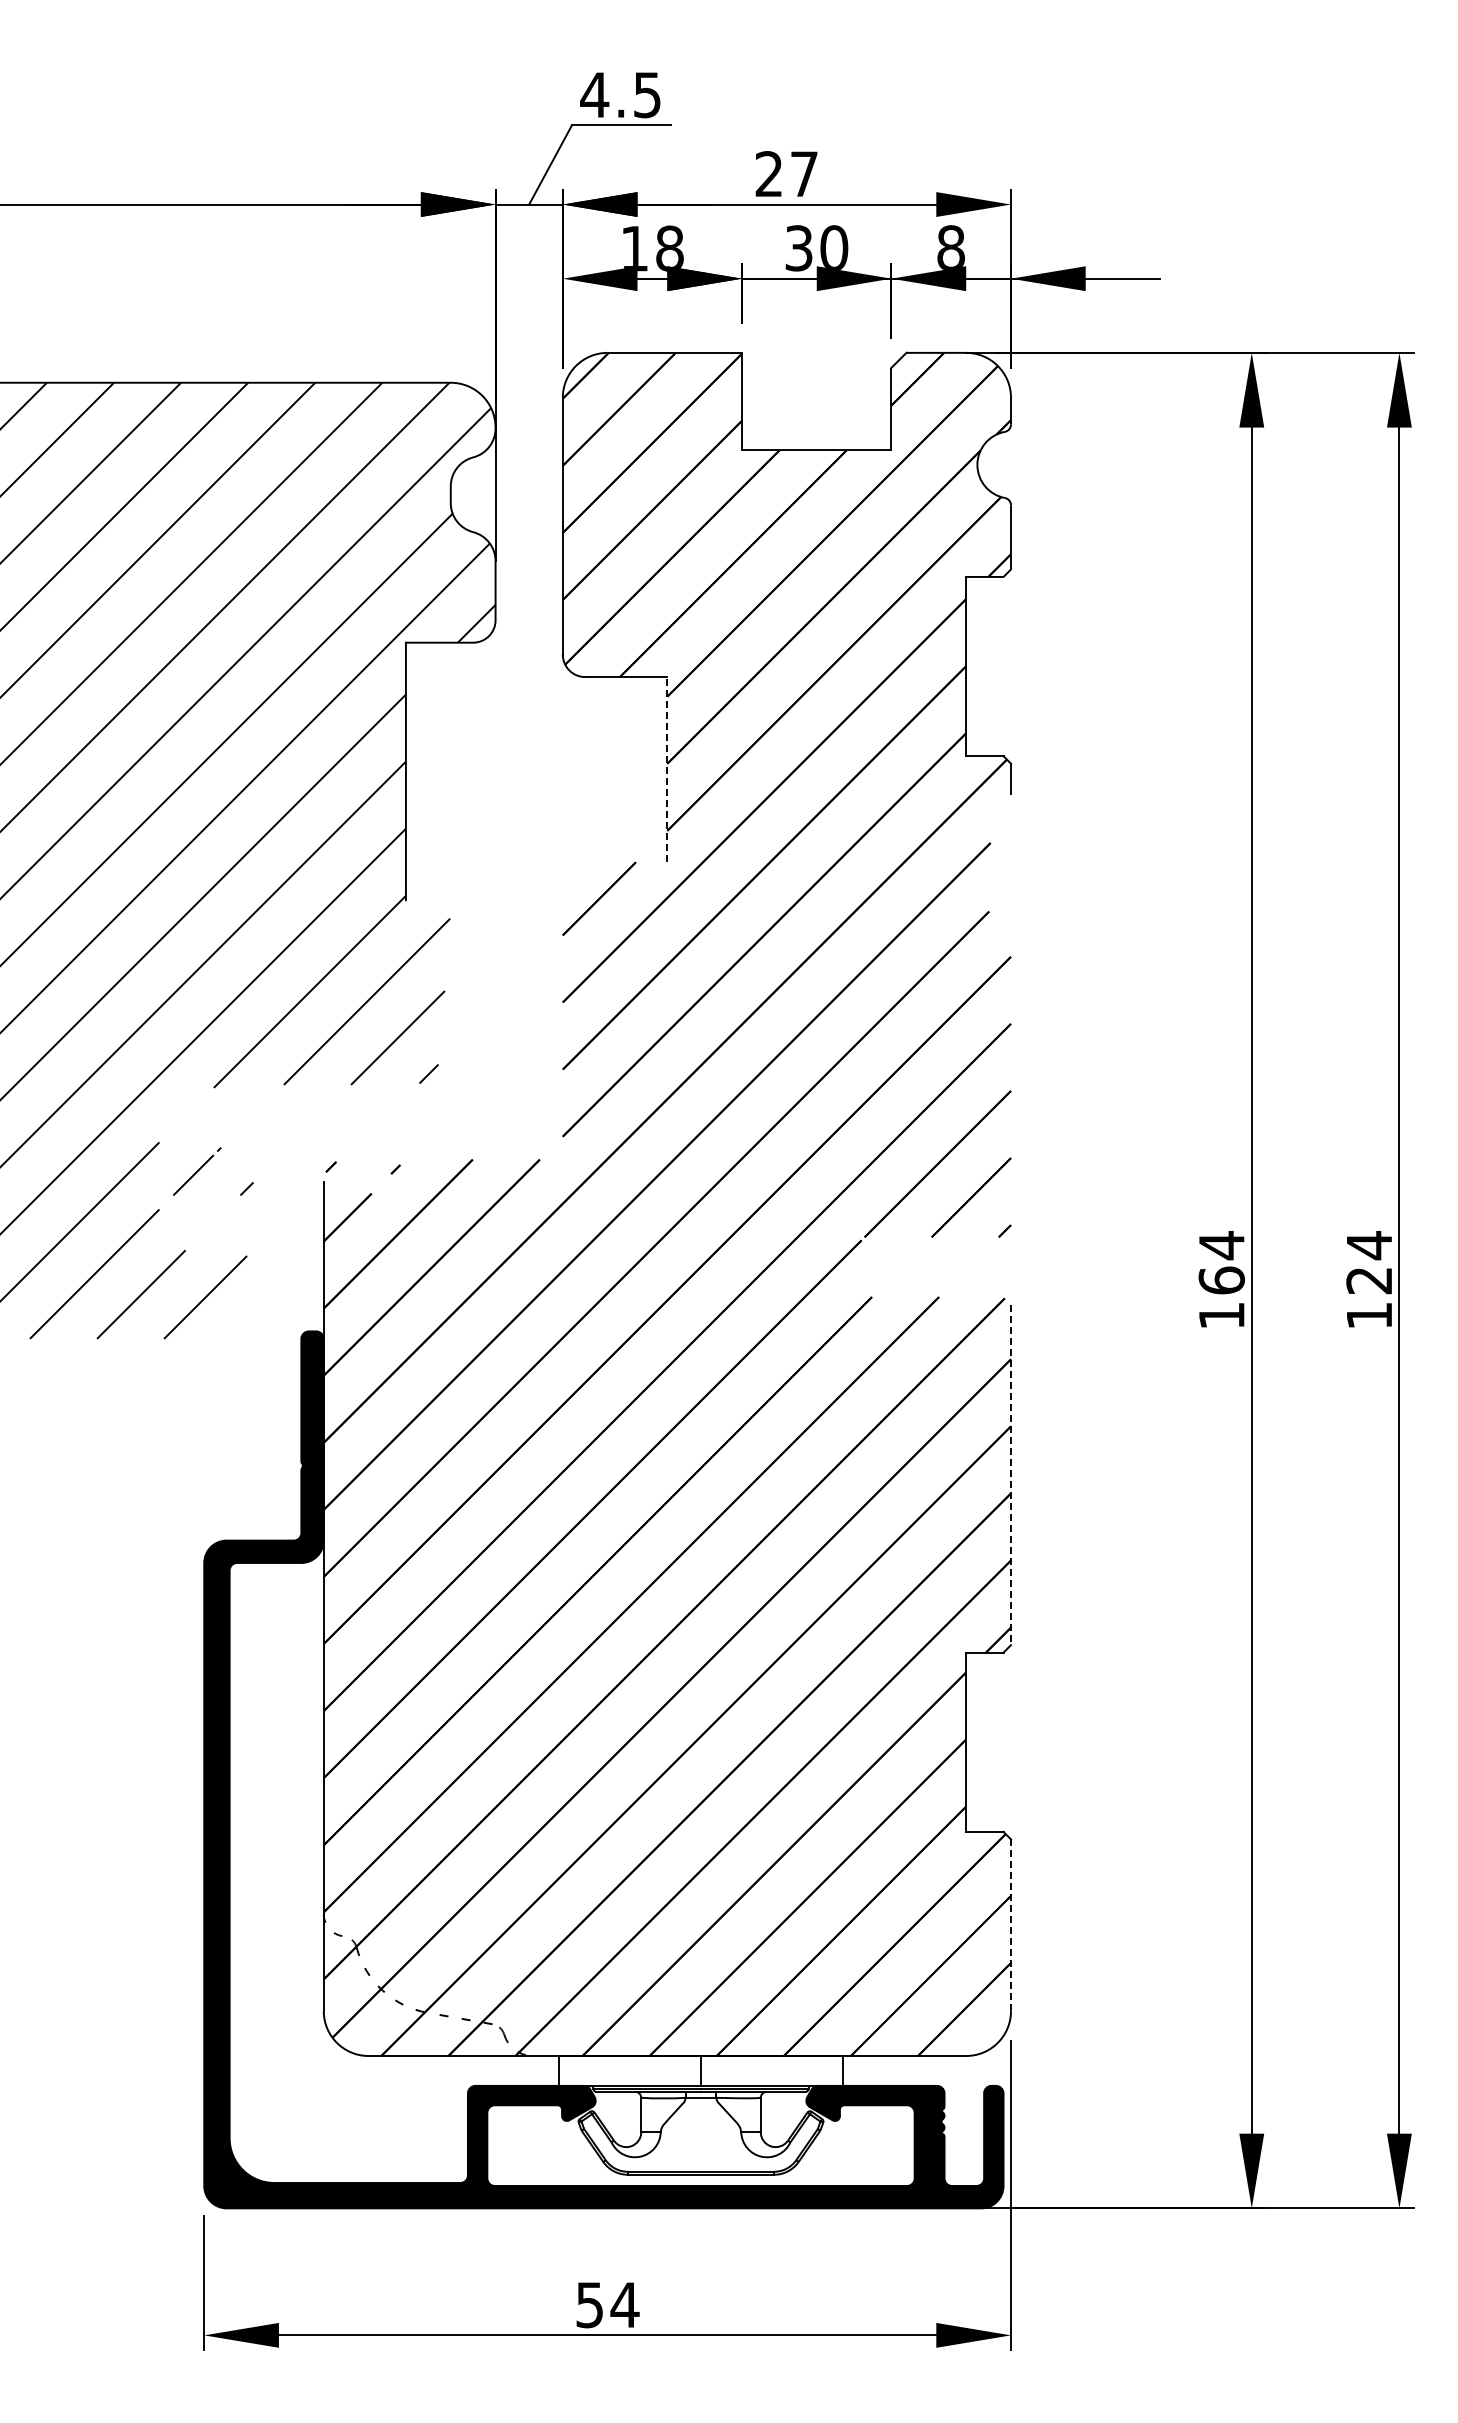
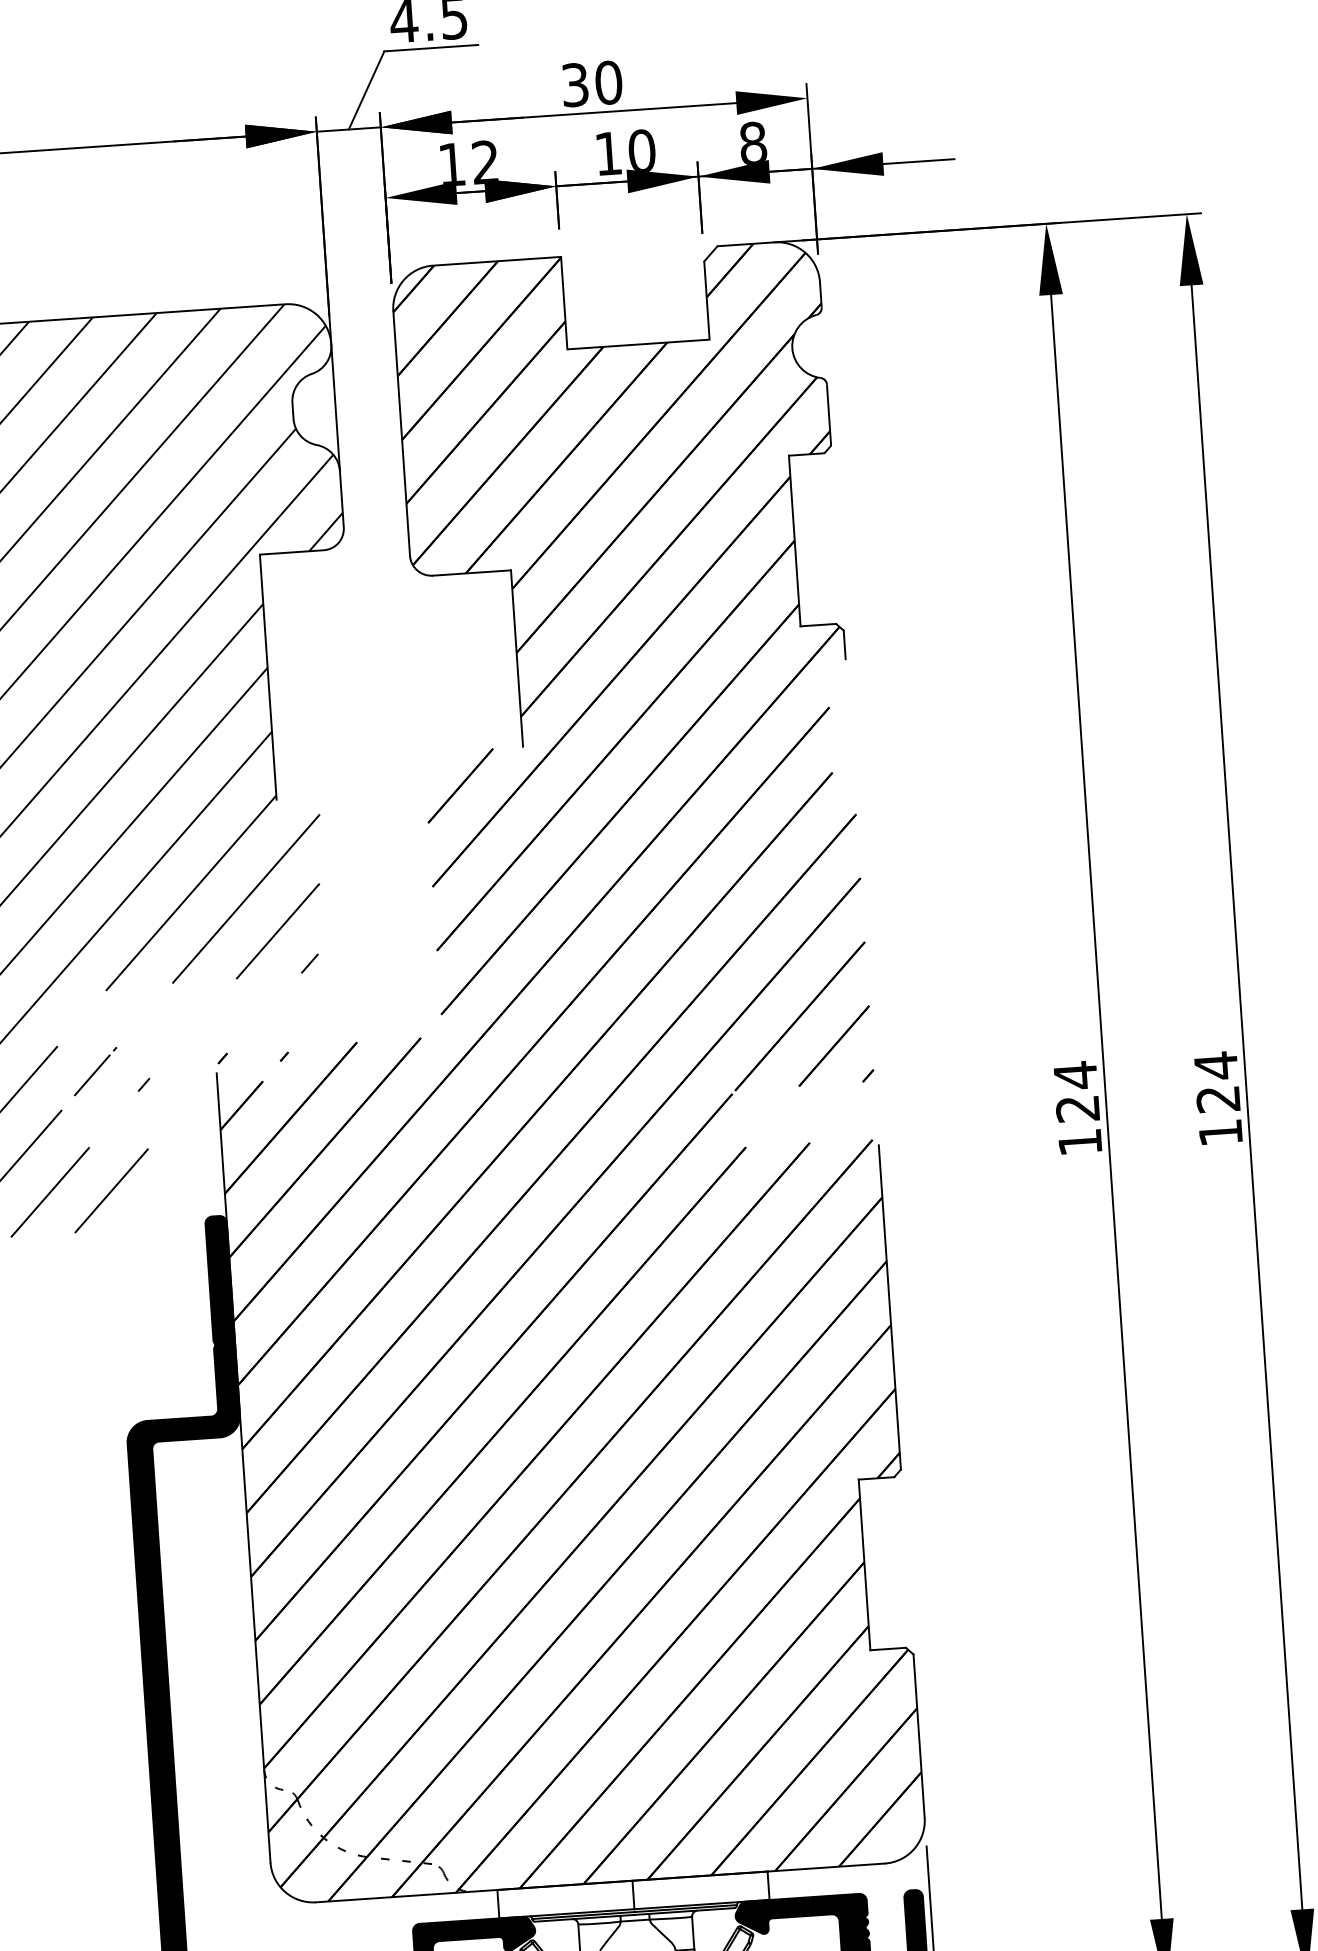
text: (786, 174) -> (591, 84), 27 -> 30
text: (669, 248) -> (485, 162), 18 -> 12
text: (798, 248) -> (608, 153), 30 -> 10
line: (667, 769) -> (517, 658), dashed -> solid
text: (1221, 1280) -> (1077, 1108), 164 -> 124
line: (1011, 1475) -> (890, 1308), dashed -> solid
line: (1011, 1925) -> (919, 1736), dashed -> solid

